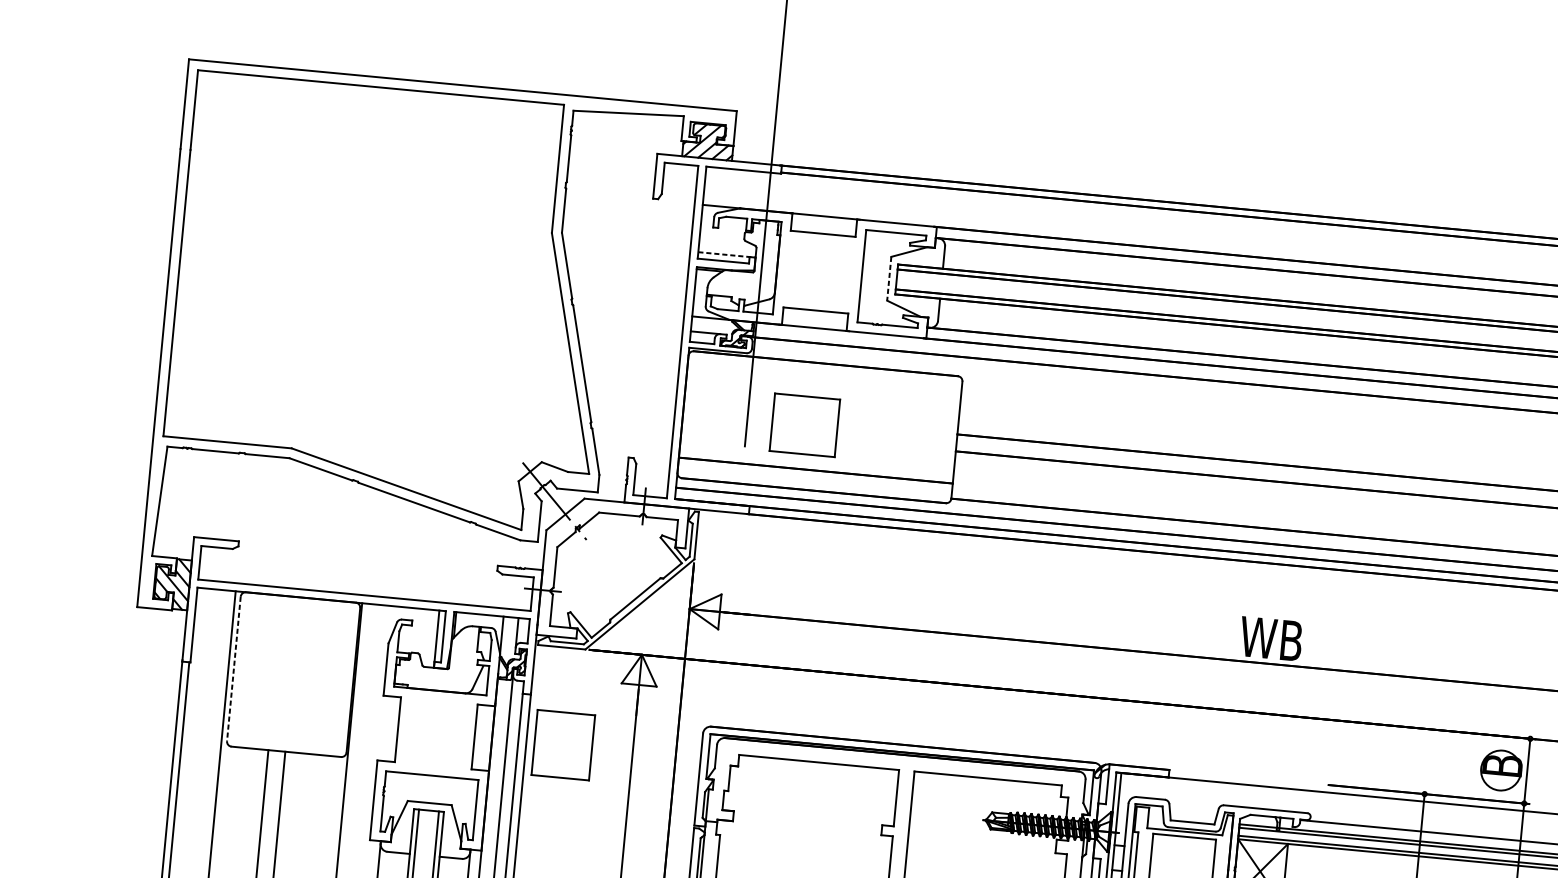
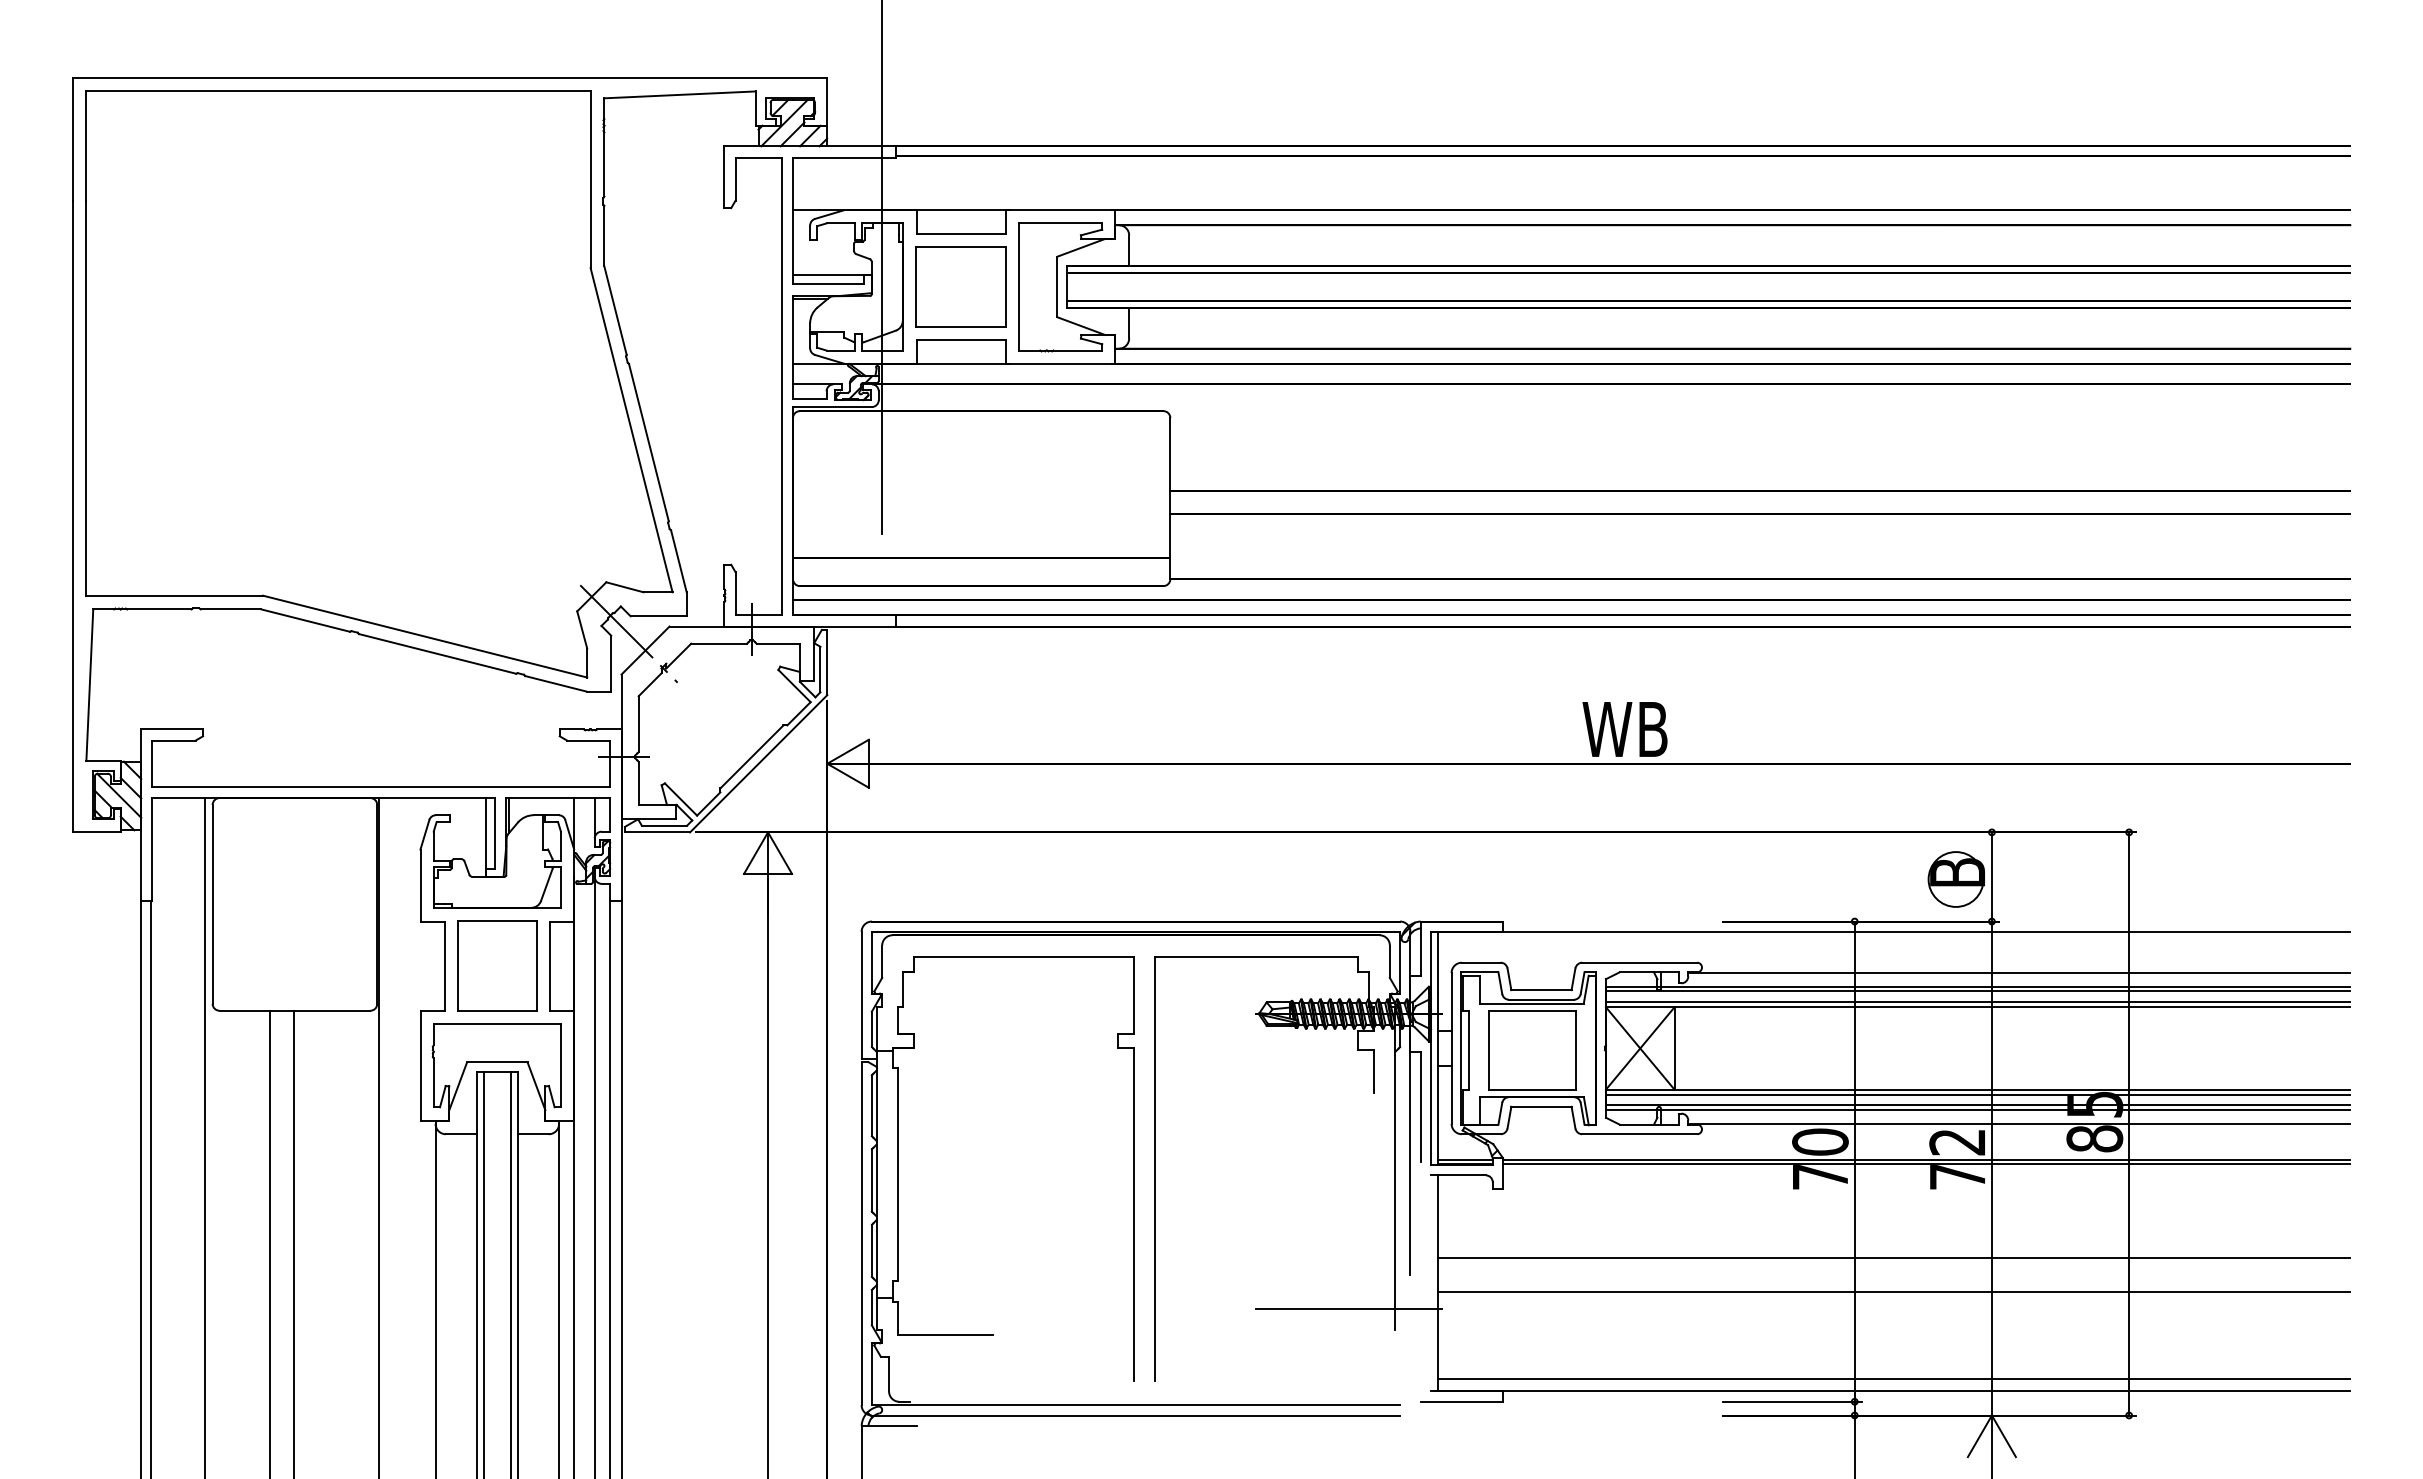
line: (726, 255) -> (832, 275), dashed -> solid
line: (889, 279) -> (1057, 287), dashed -> solid
part: (804, 424) -> (960, 286), moved
line: (233, 669) -> (212, 904), dashed -> solid
part: (563, 744) -> (497, 965), moved

